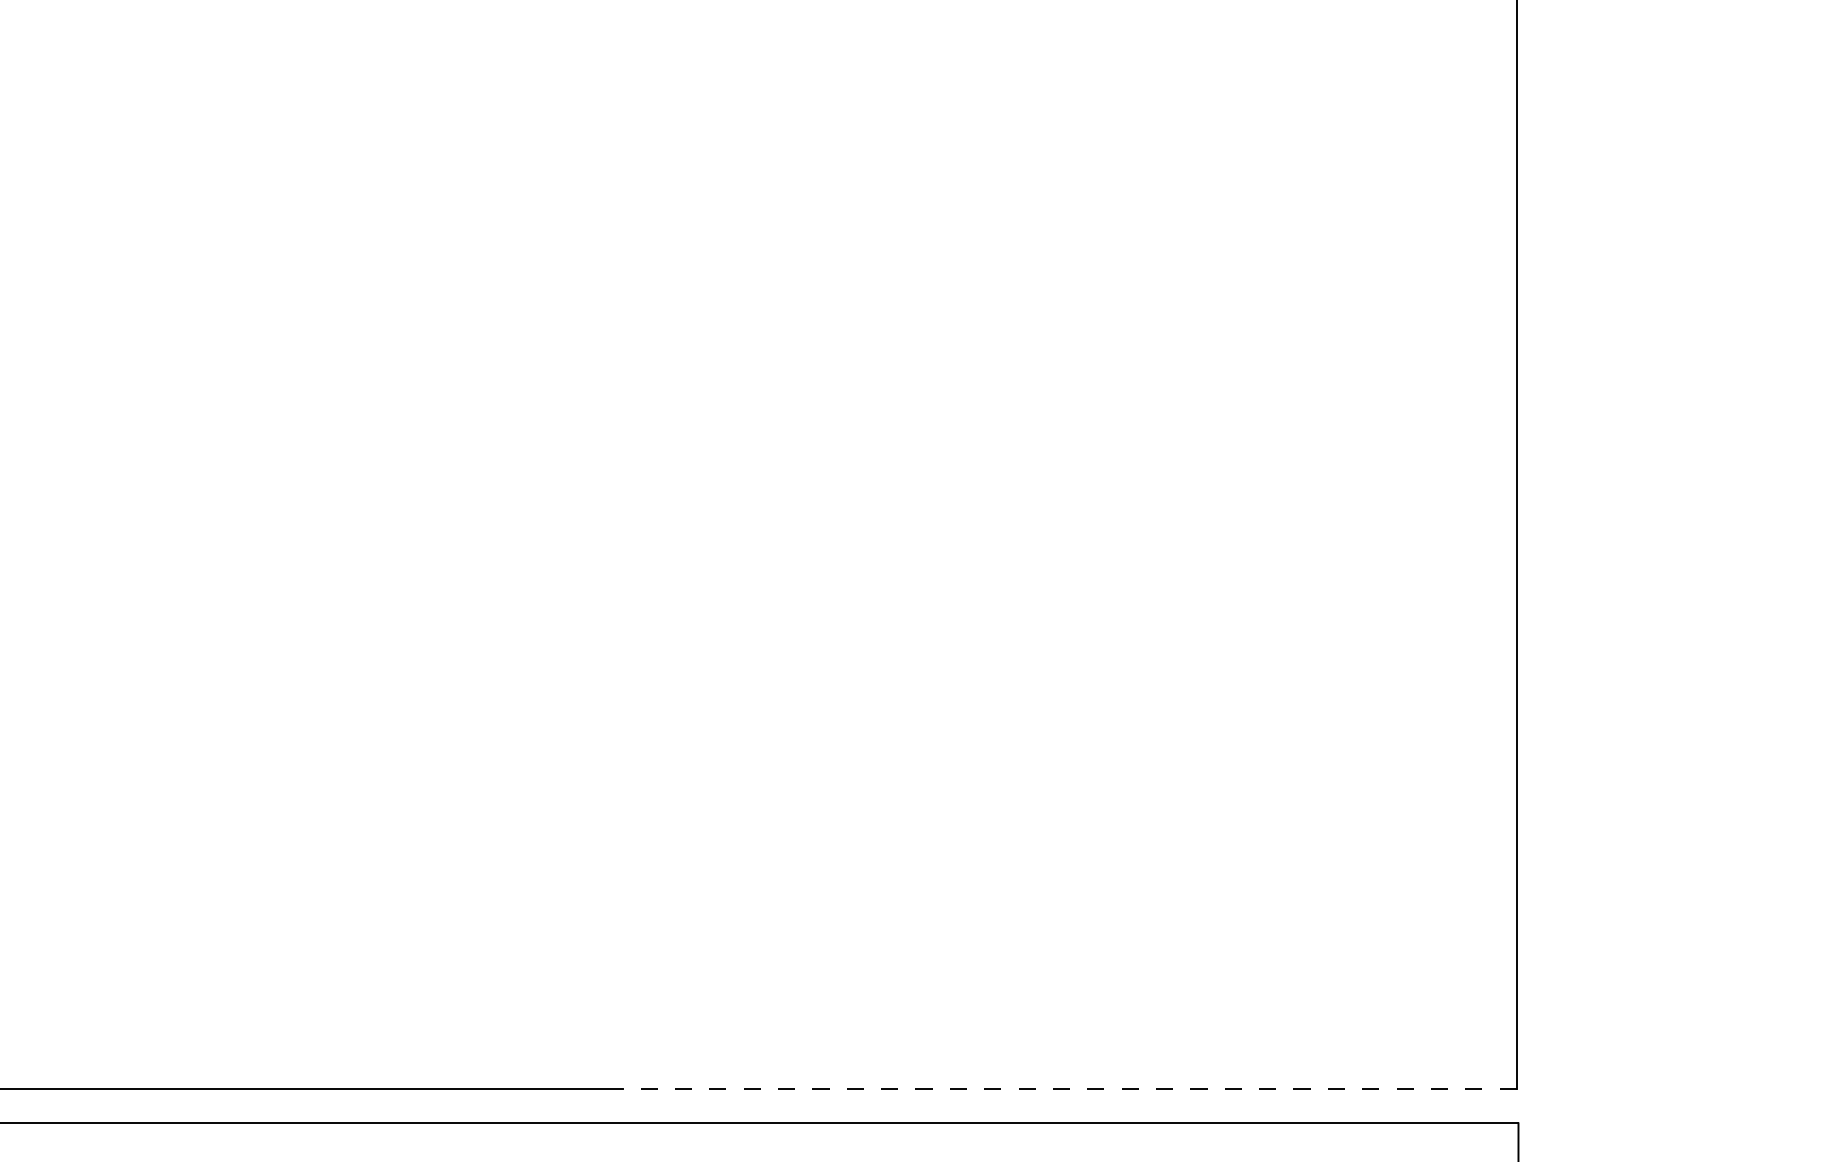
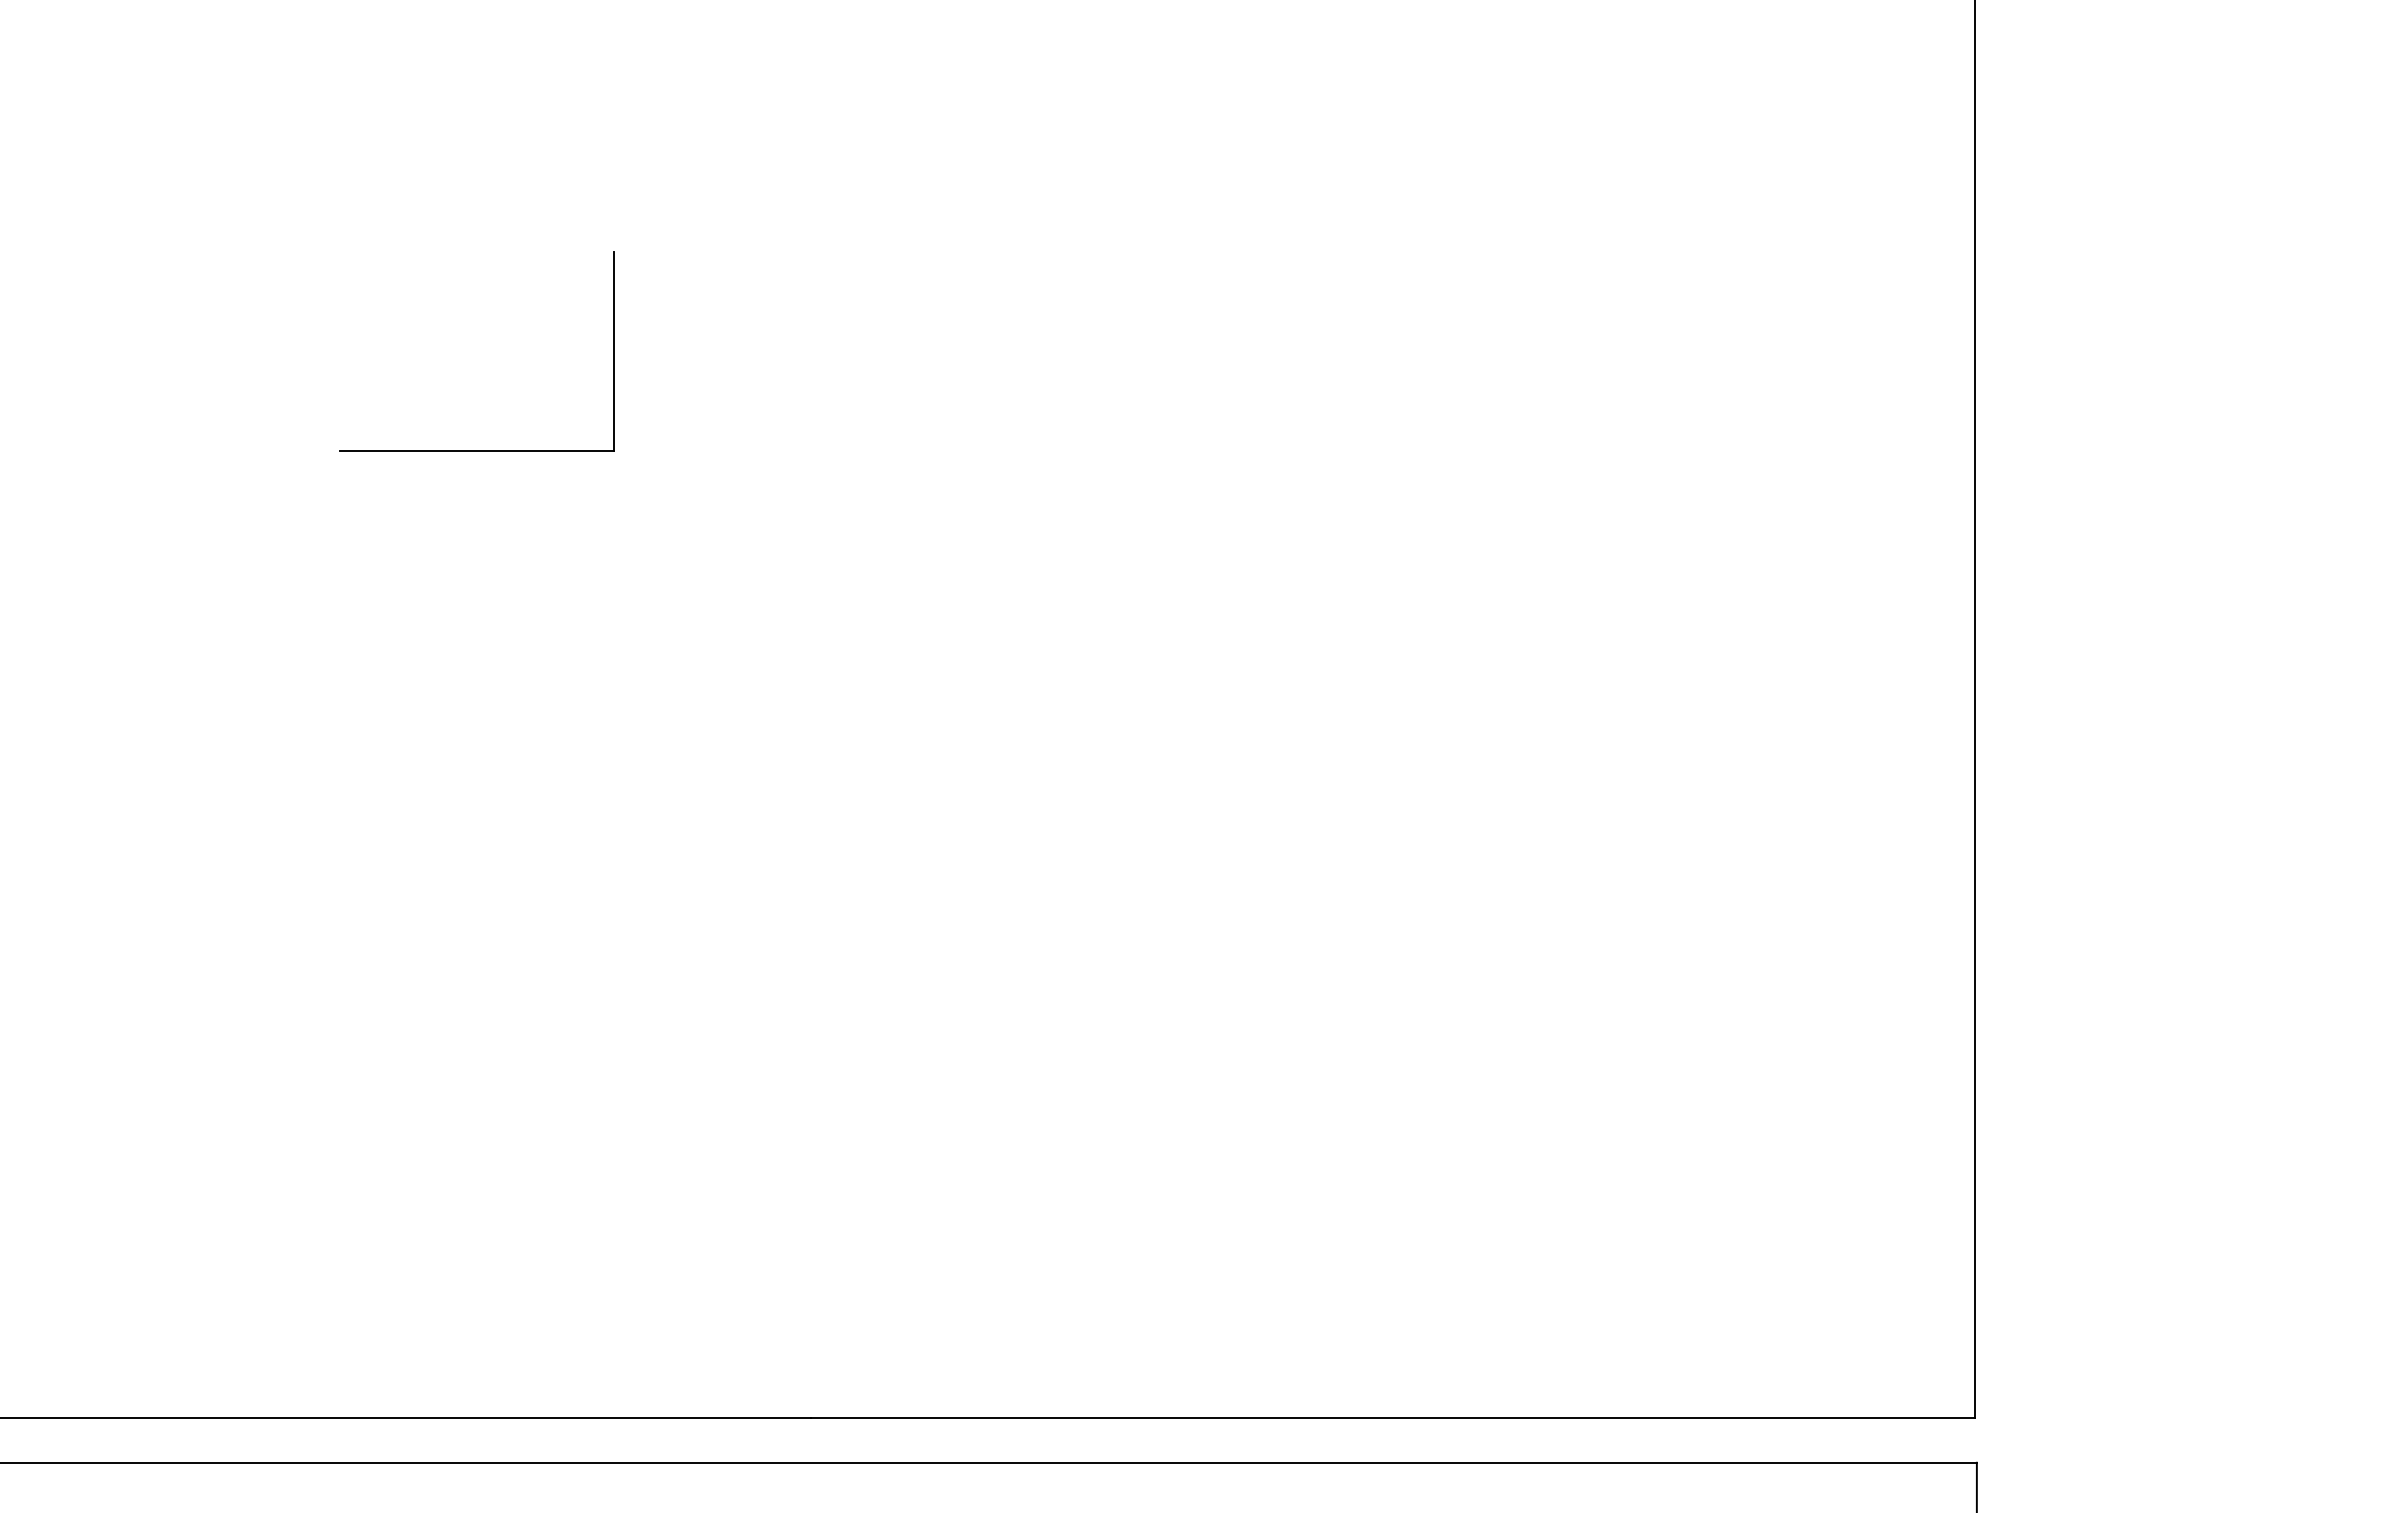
part: (366, 345) -> (476, 450), added
line: (1069, 1088) -> (1392, 1417), dashed -> solid

